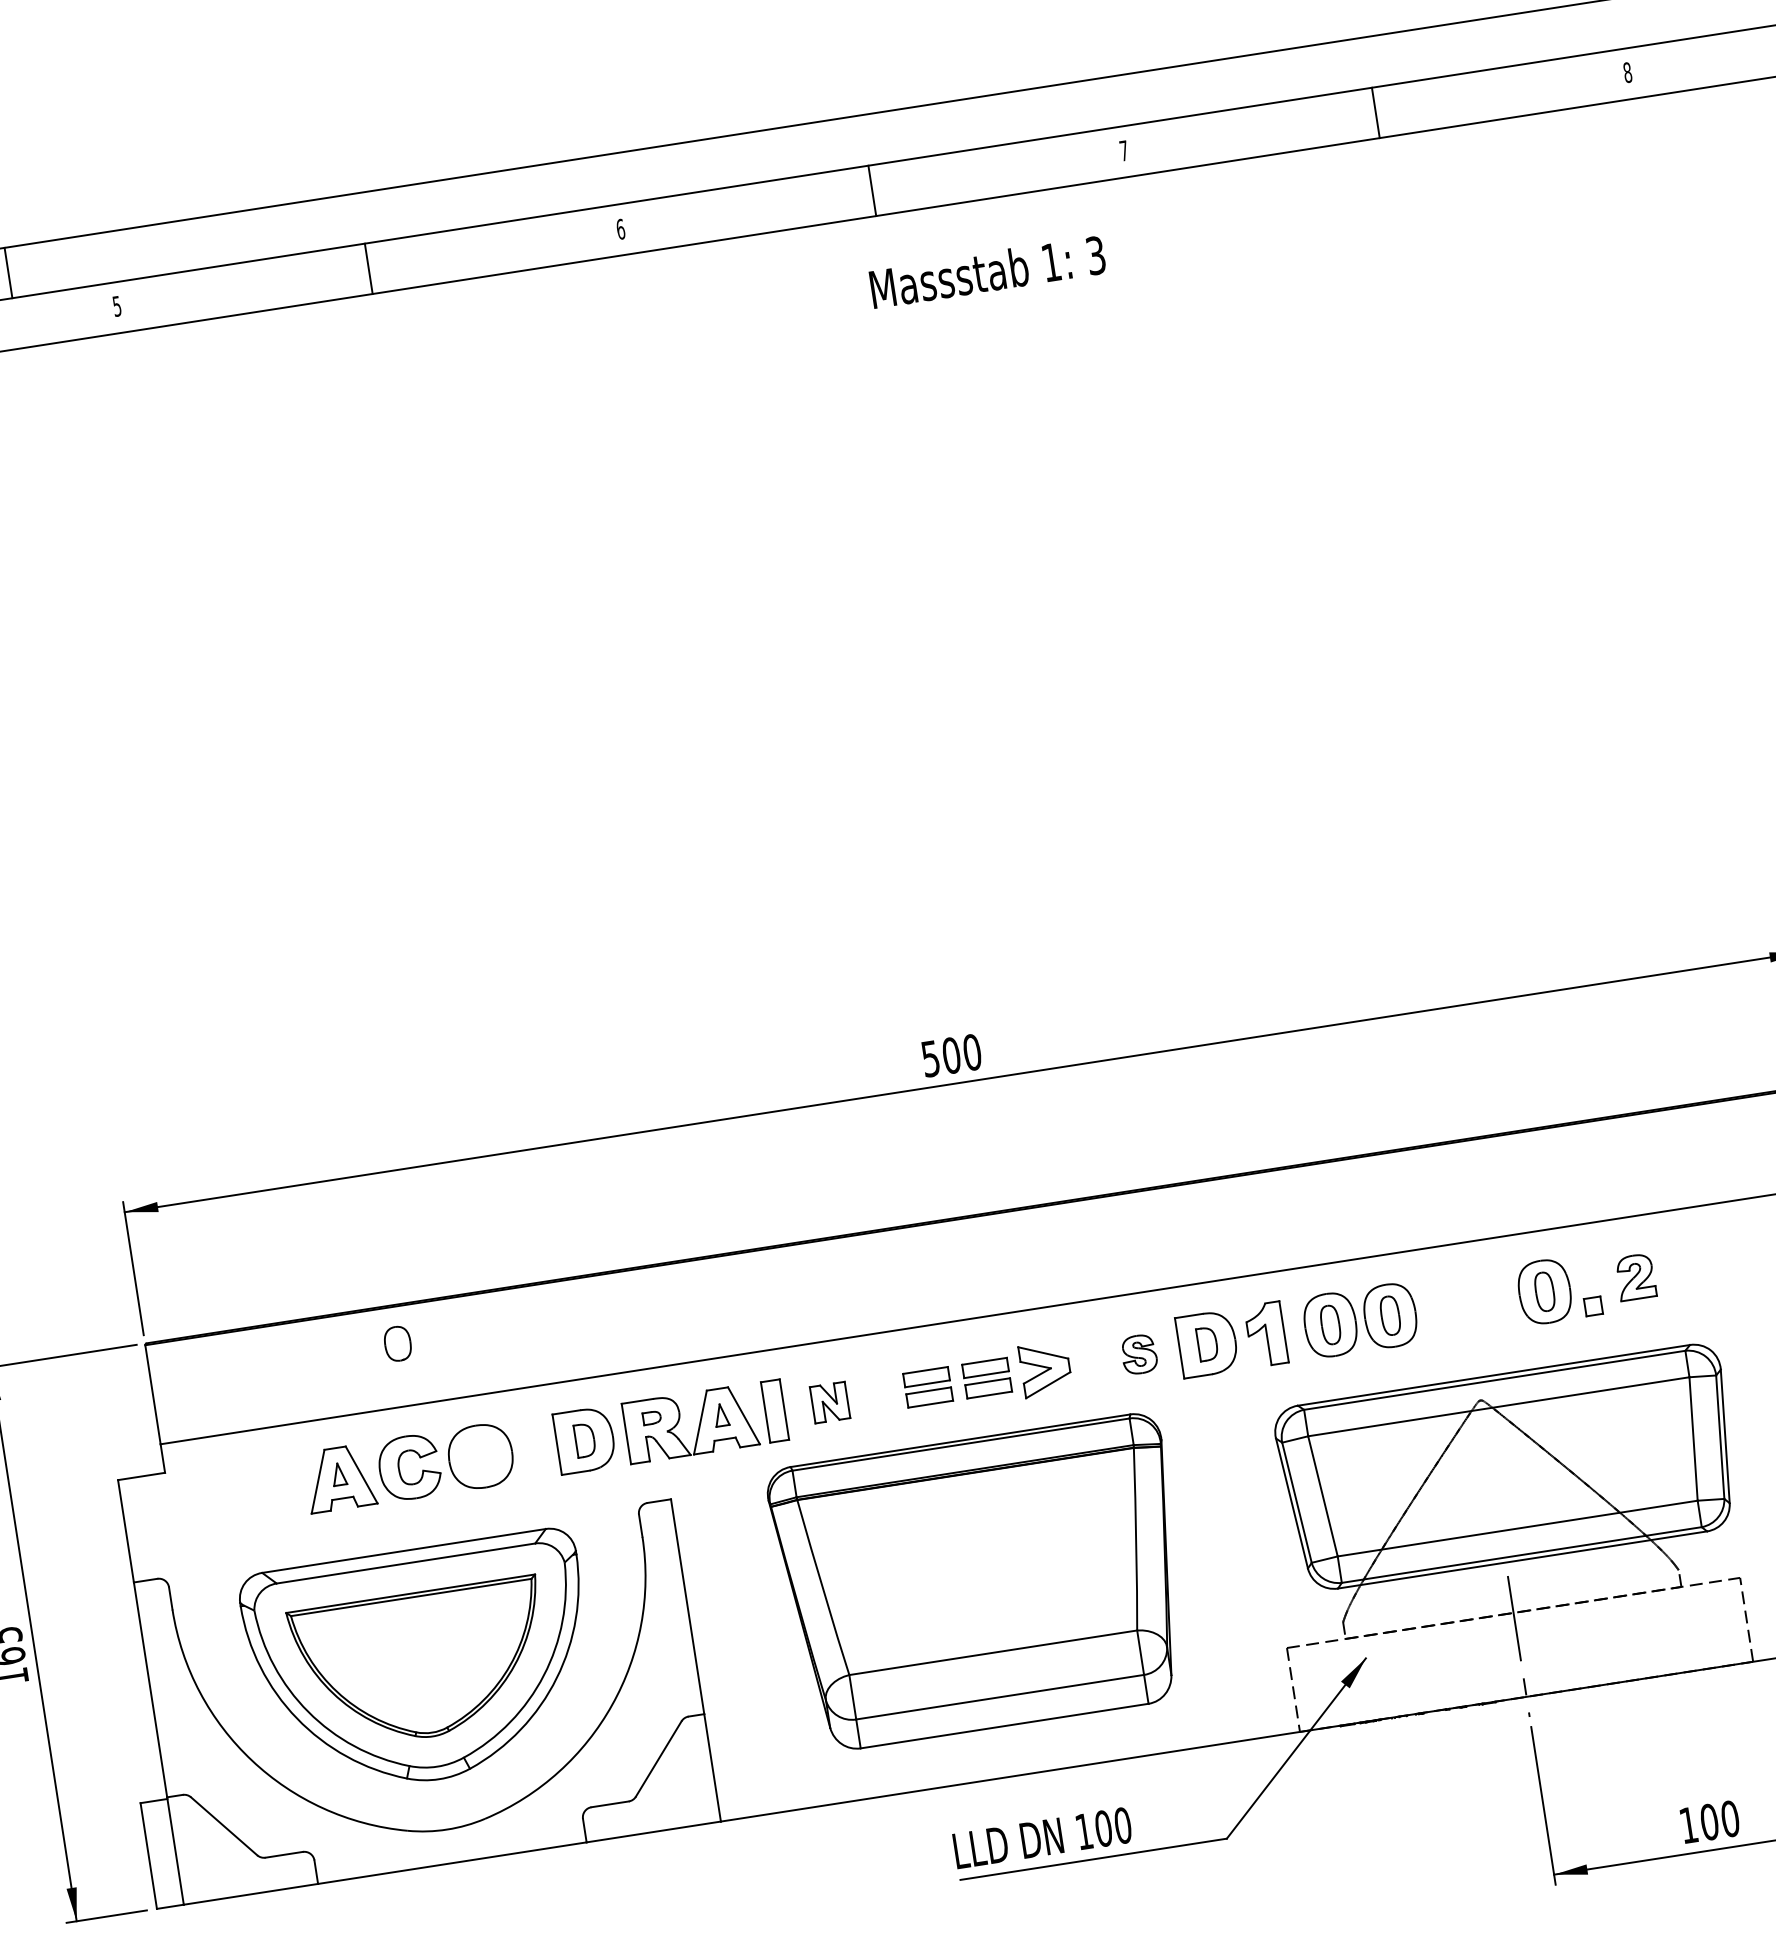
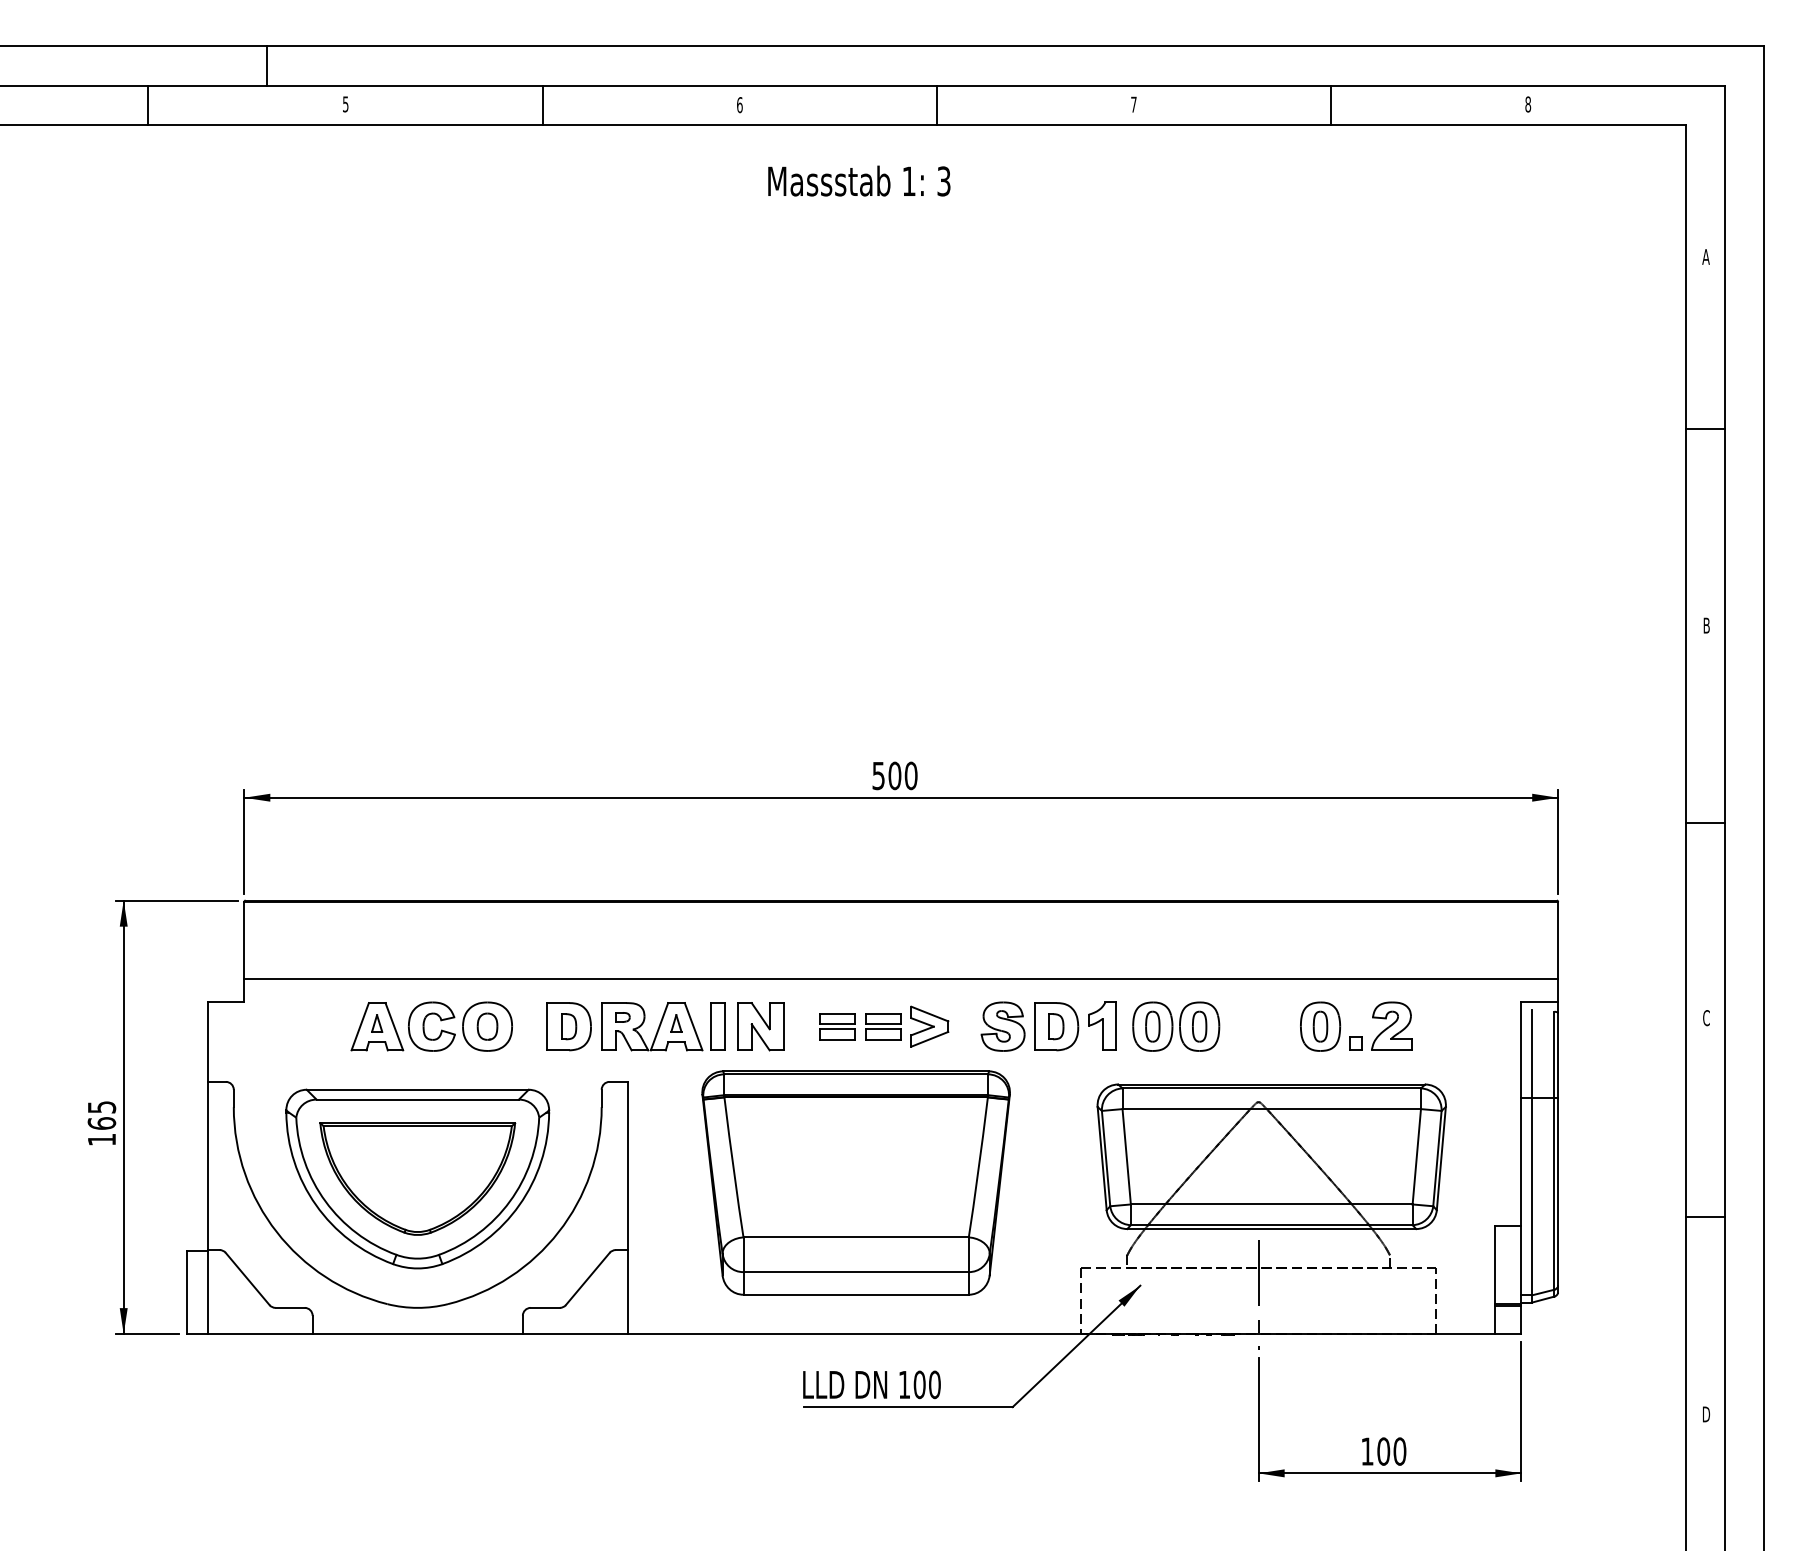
text: (987, 271) -> (859, 180), moved
part: (1635, 1276) -> (1391, 1025), size x1.43
part: (397, 1343) -> (487, 1026), moved
part: (1138, 1354) -> (1002, 1026), size x1.67
part: (829, 1402) -> (760, 1026), size x1.67

